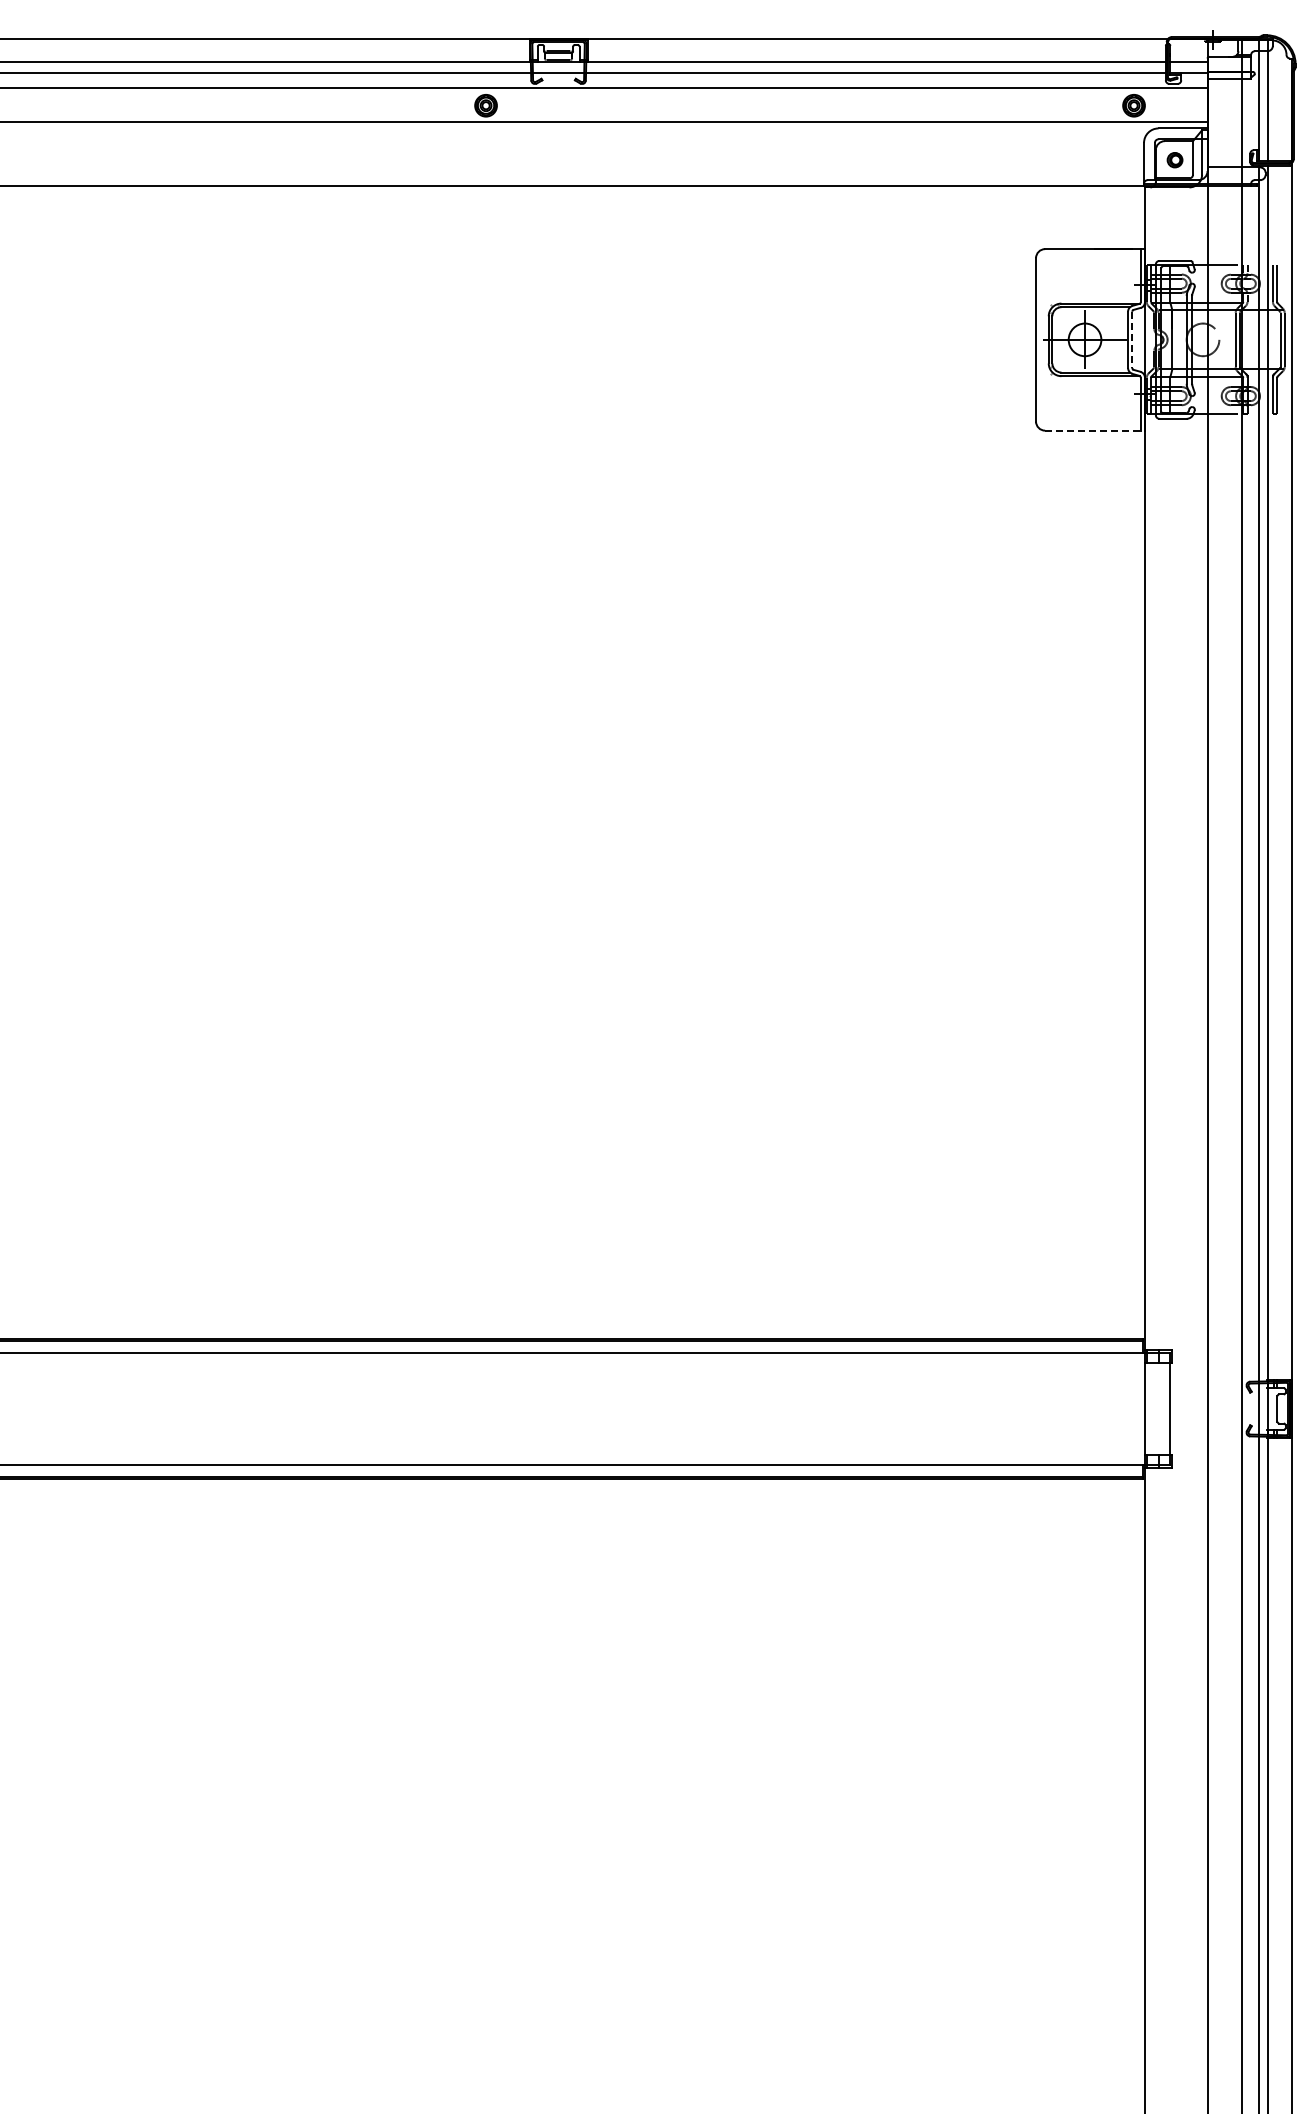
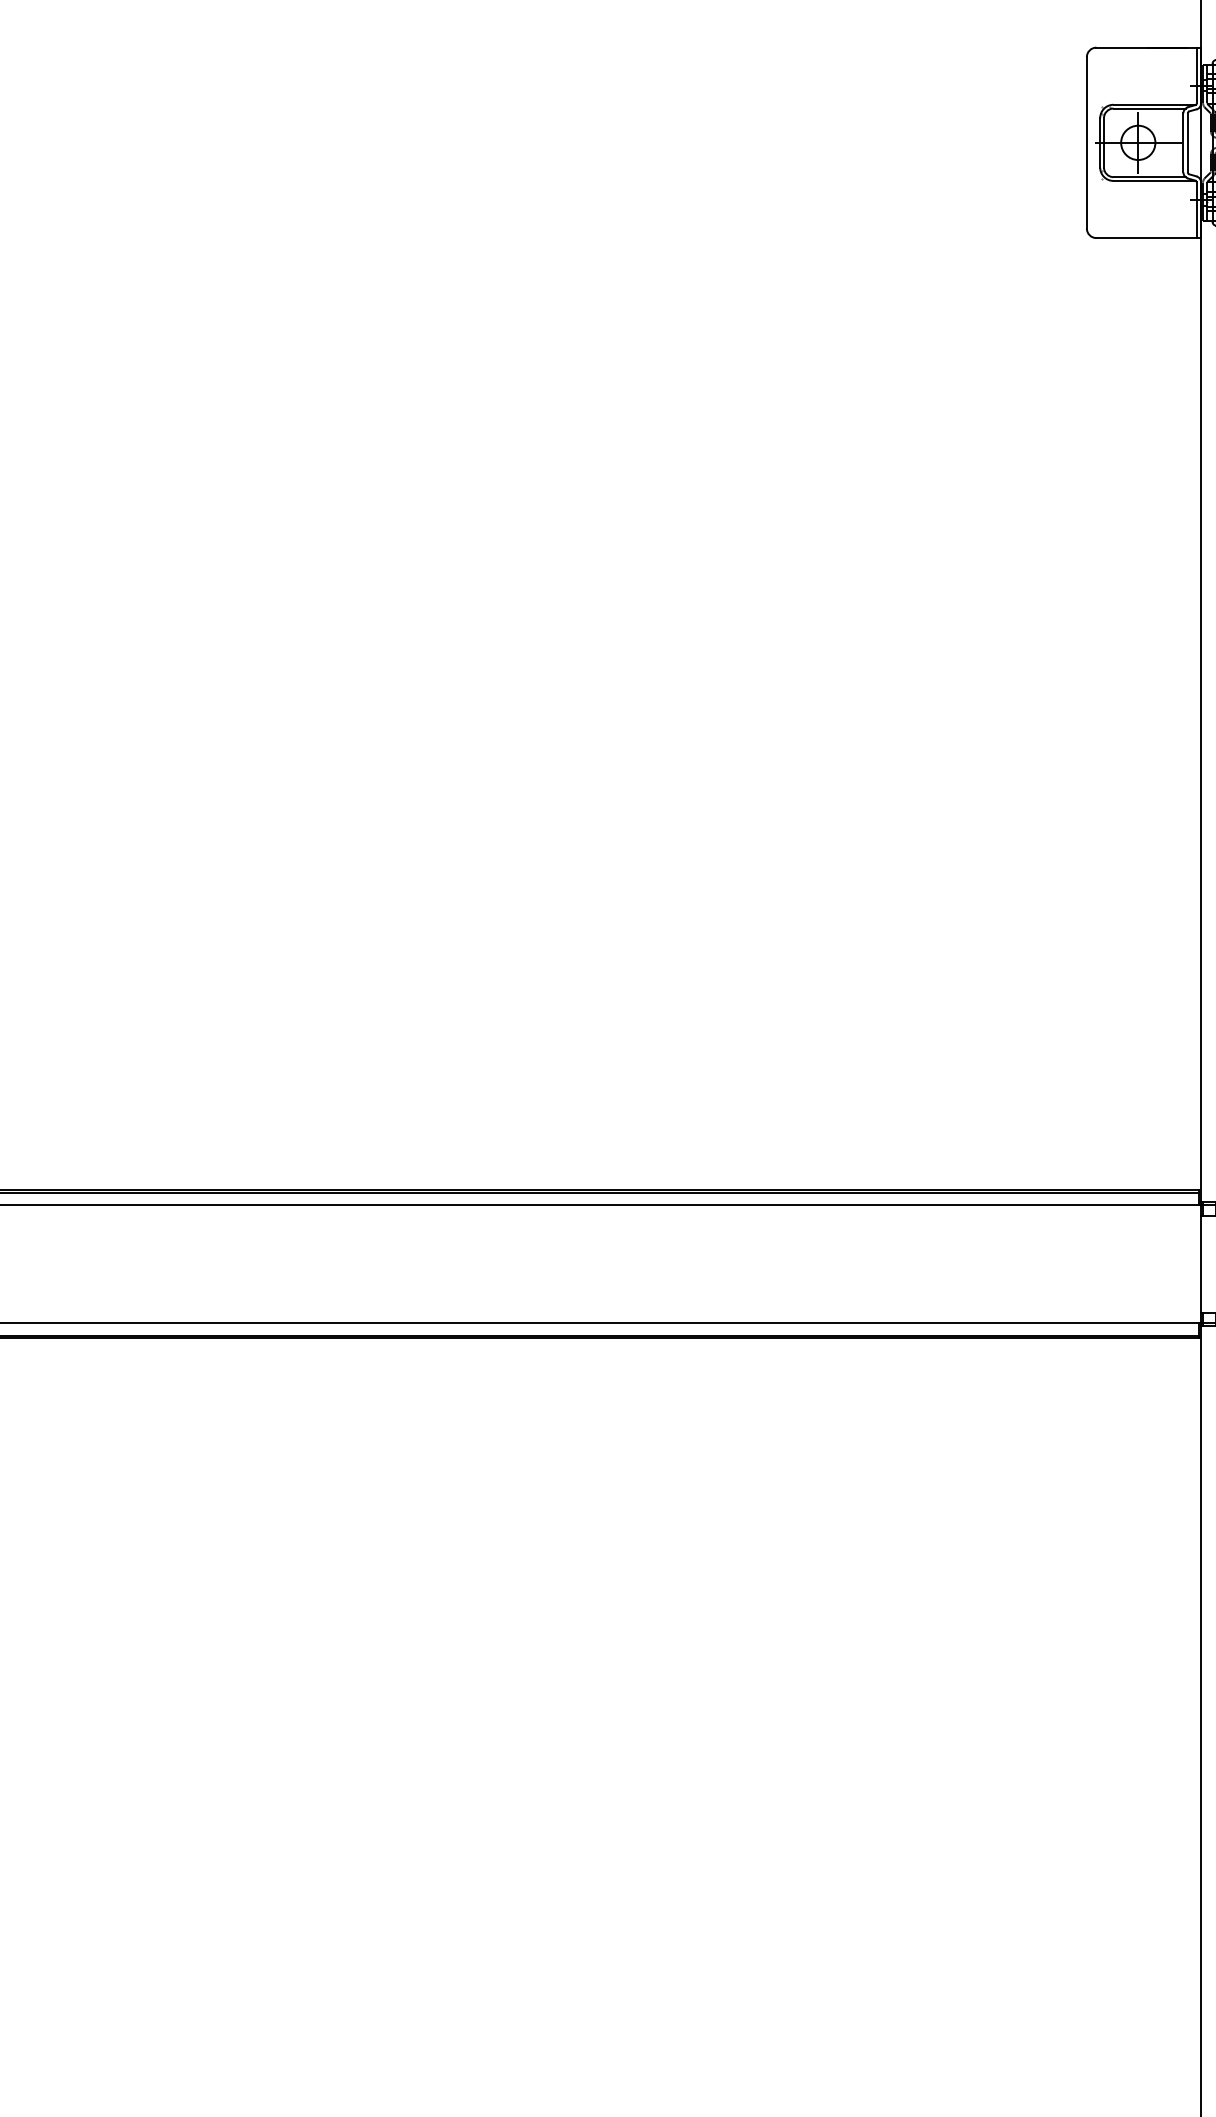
line: (1132, 340) -> (1188, 143), dashed -> solid
line: (1095, 430) -> (1149, 237), dashed -> solid

